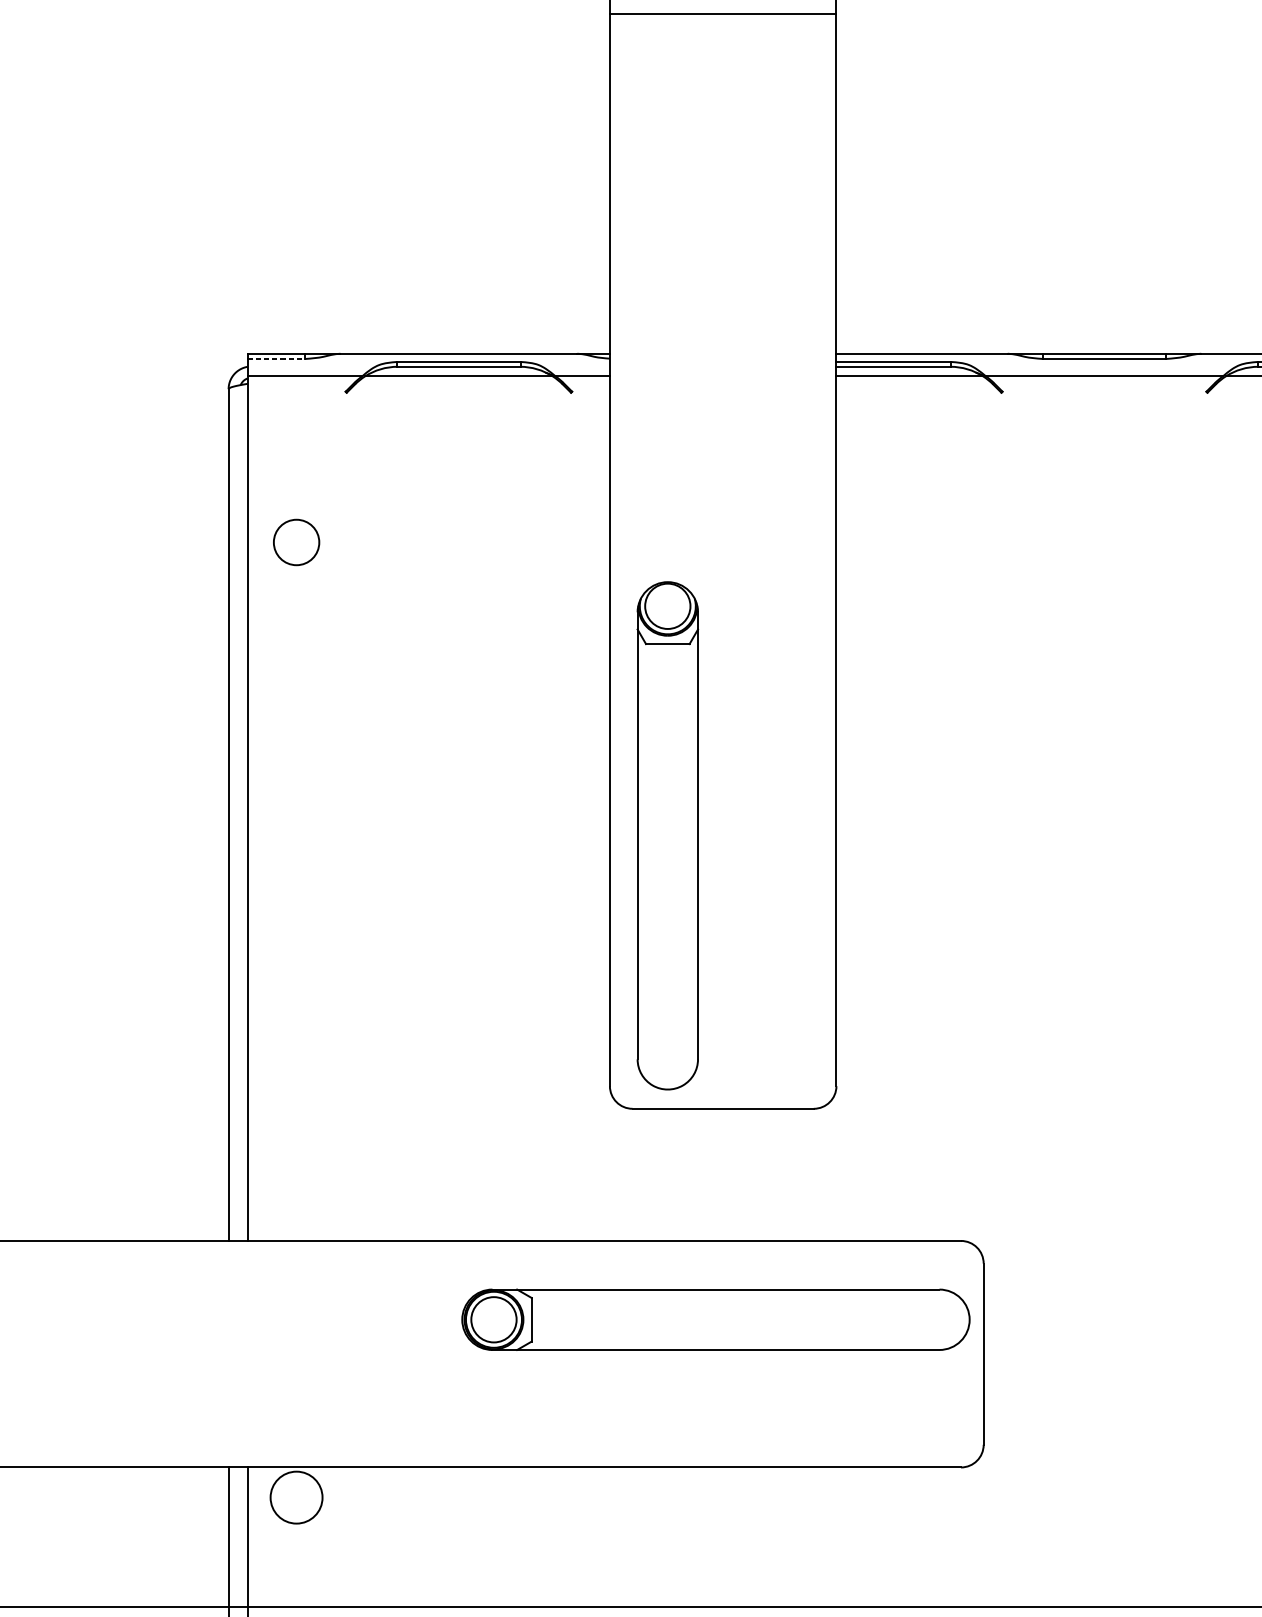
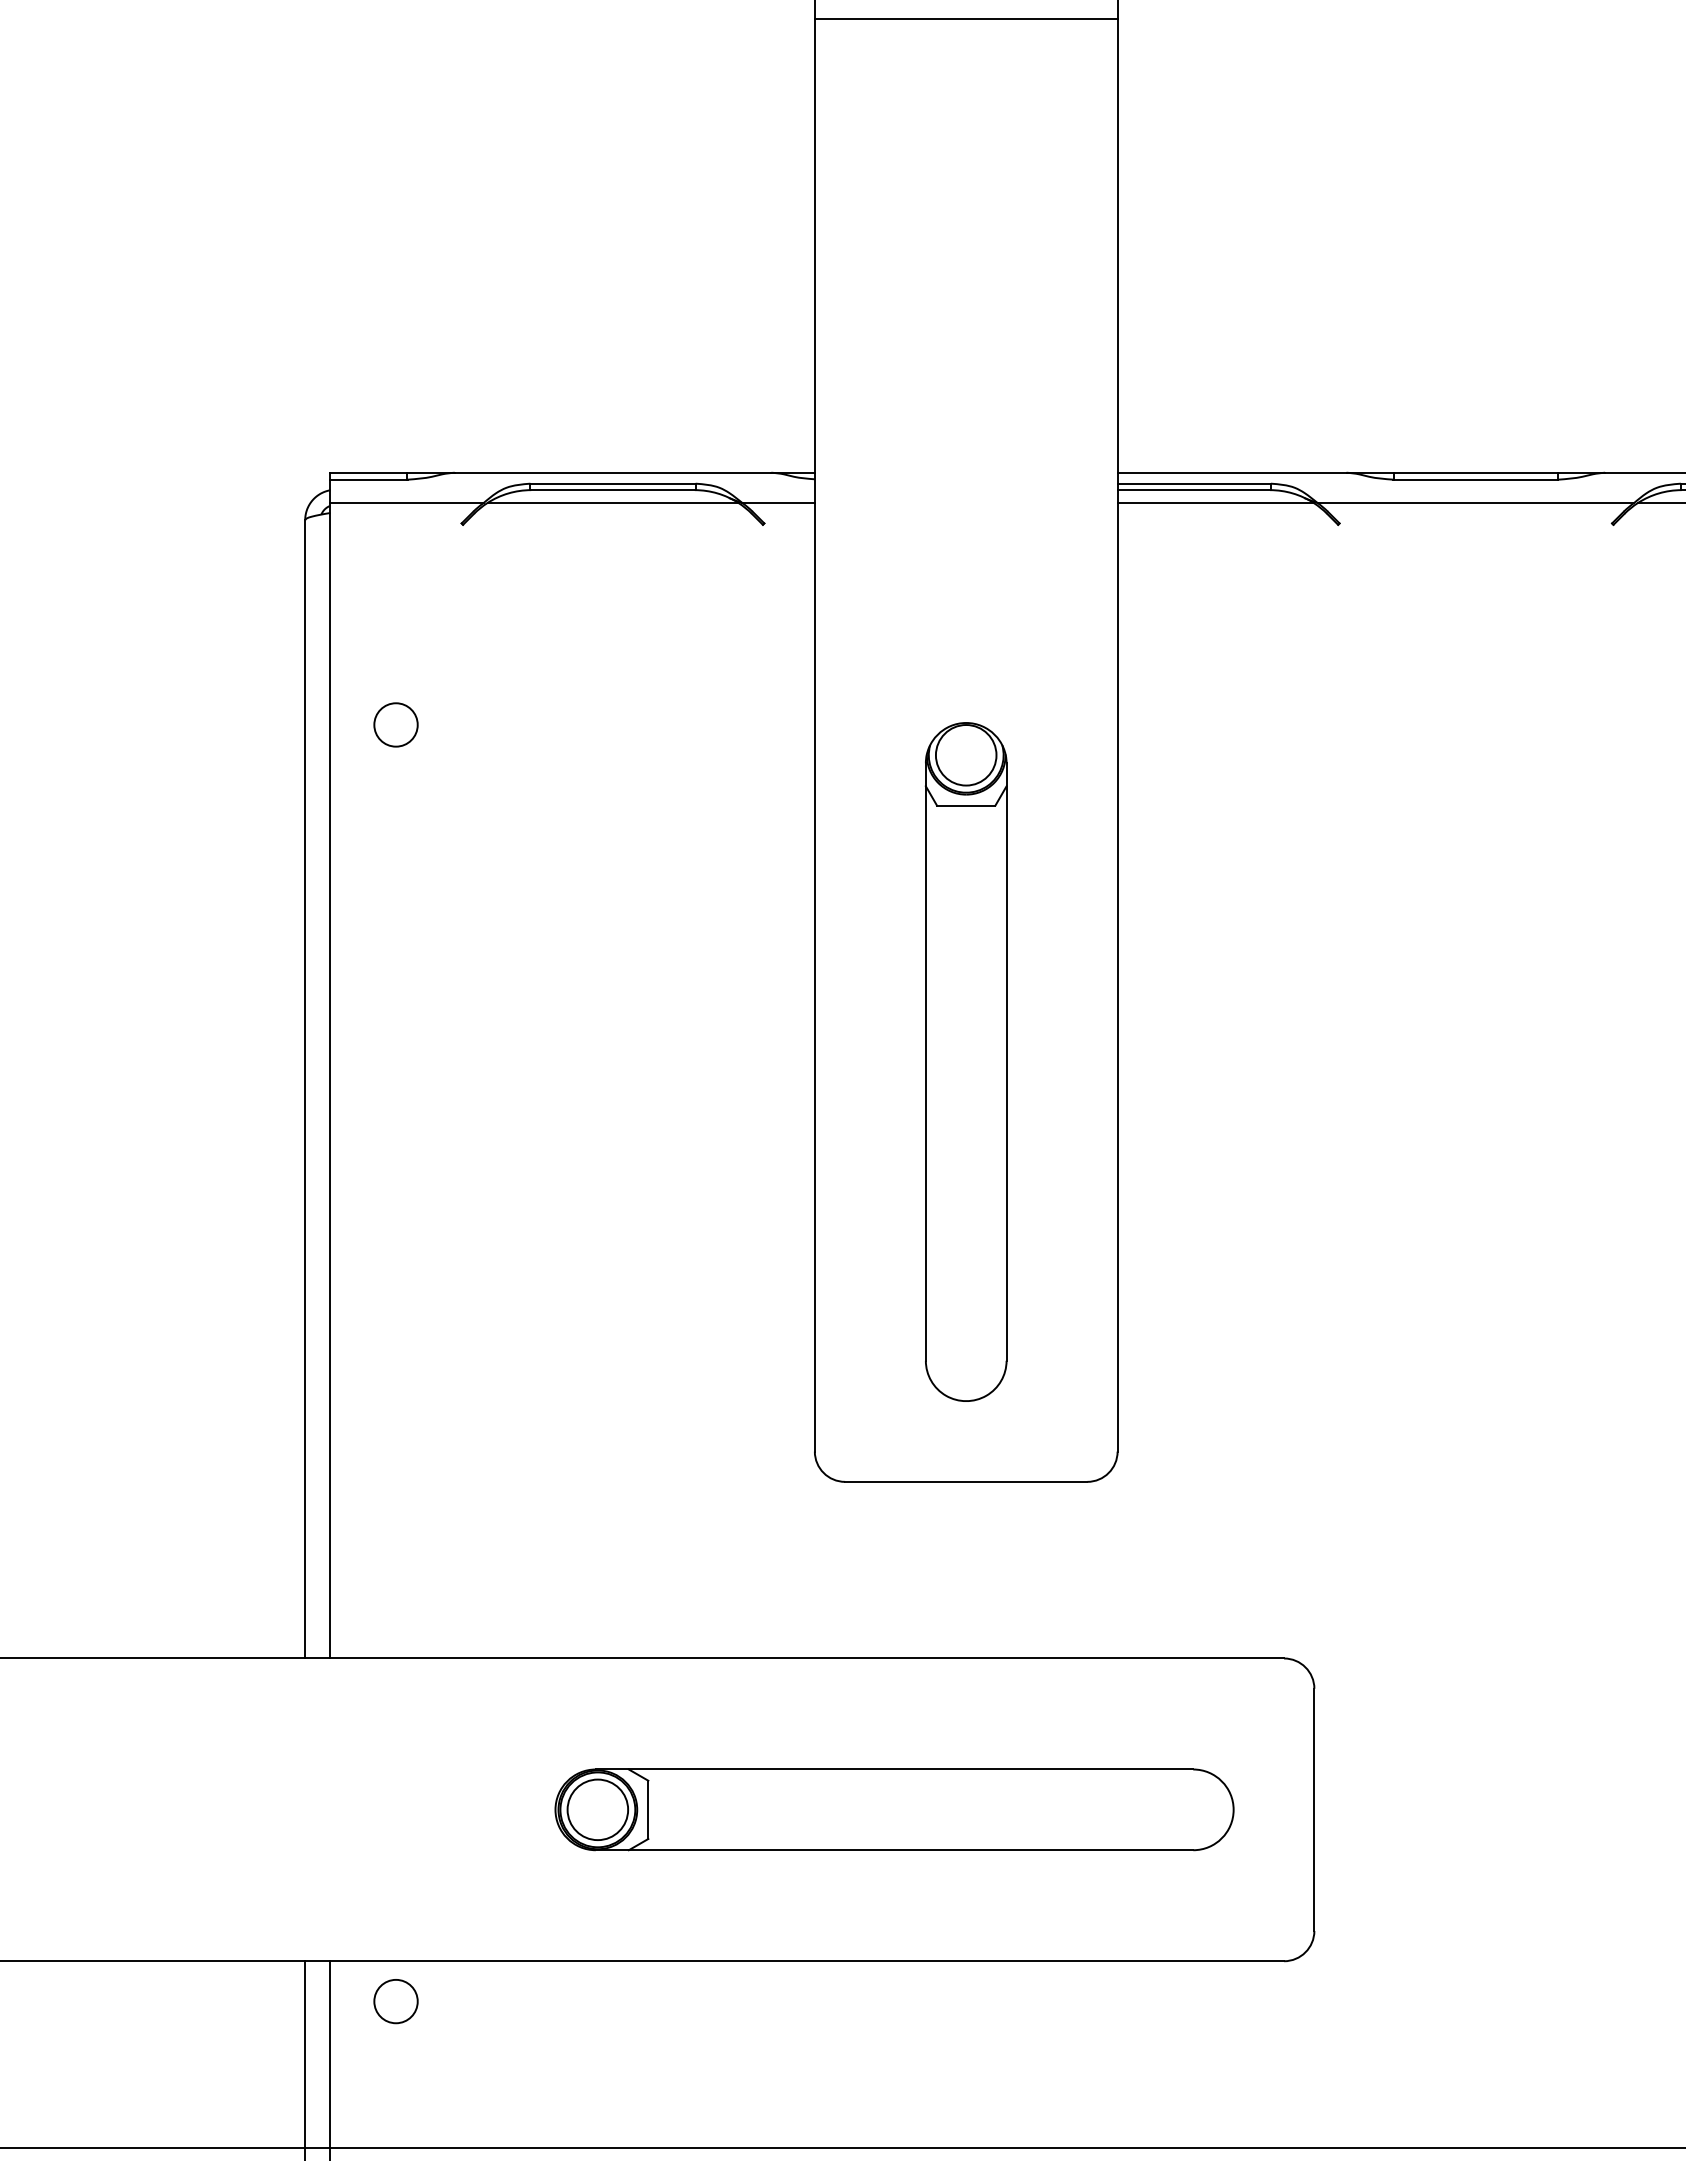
line: (276, 358) -> (369, 479), dashed -> solid
circle: (296, 542) -> (395, 724), size x0.71
part: (667, 835) -> (965, 1061), moved
part: (715, 1319) -> (894, 1809), moved
circle: (296, 1497) -> (395, 2001), size x0.62

